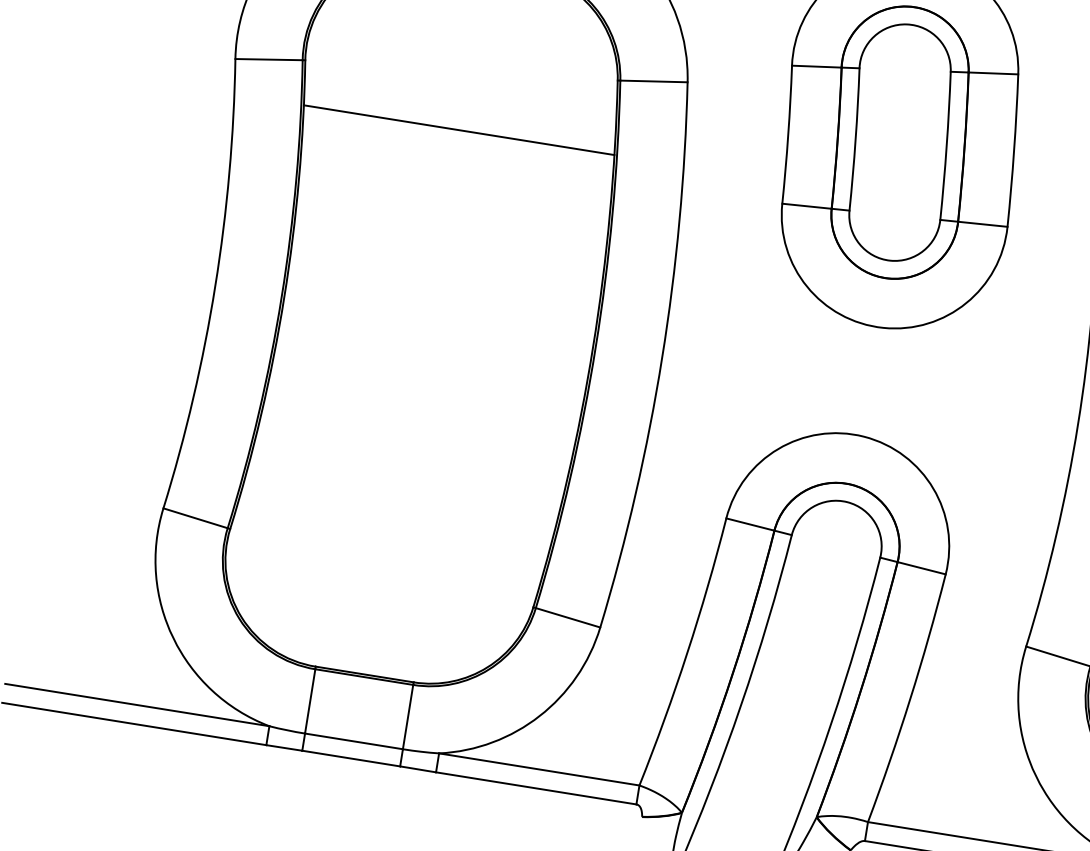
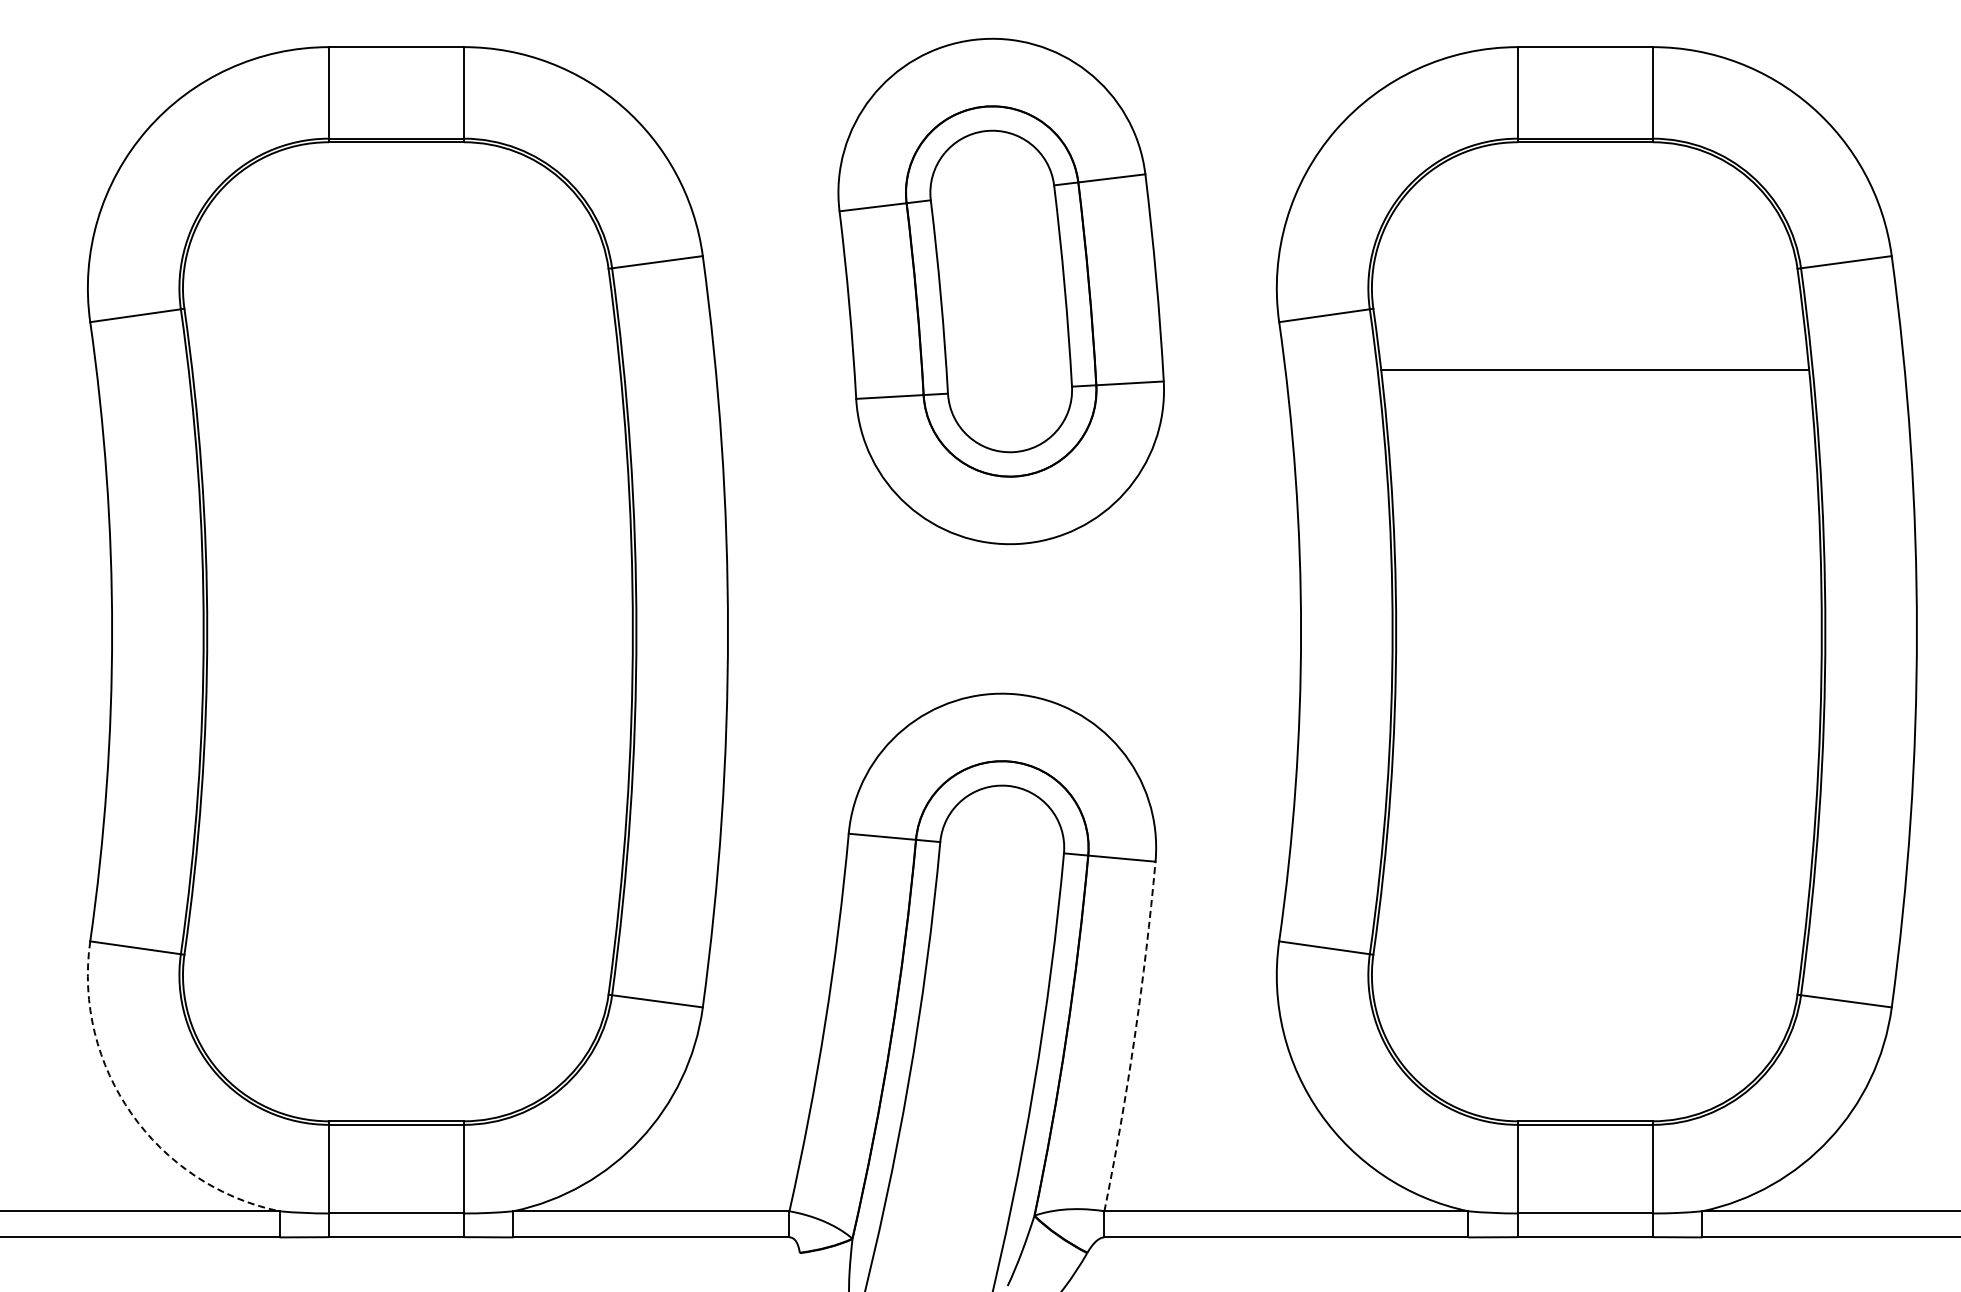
line: (459, 130) -> (406, 369), removed
arc: (173, 638) -> (131, 1113), solid -> dashed
arc: (910, 699) -> (1134, 1037), solid -> dashed

